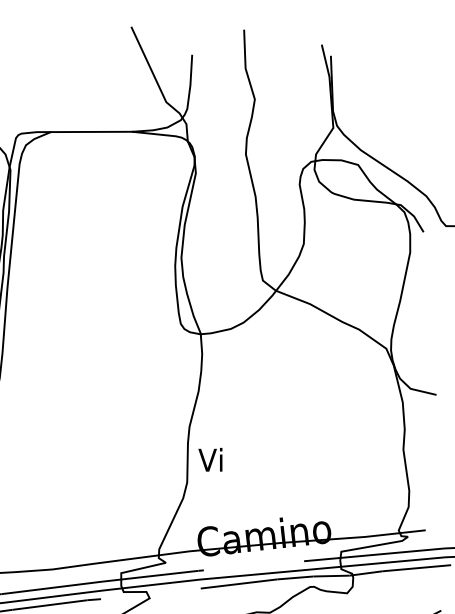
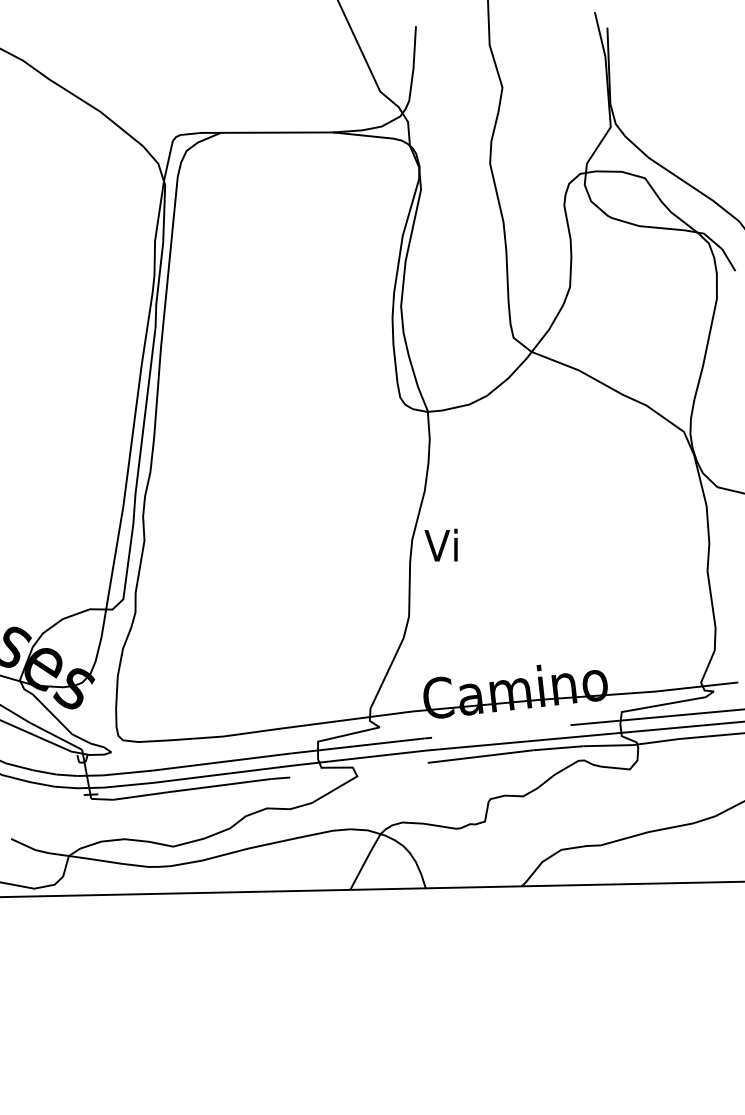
text: (209, 459) -> (440, 544), moved

